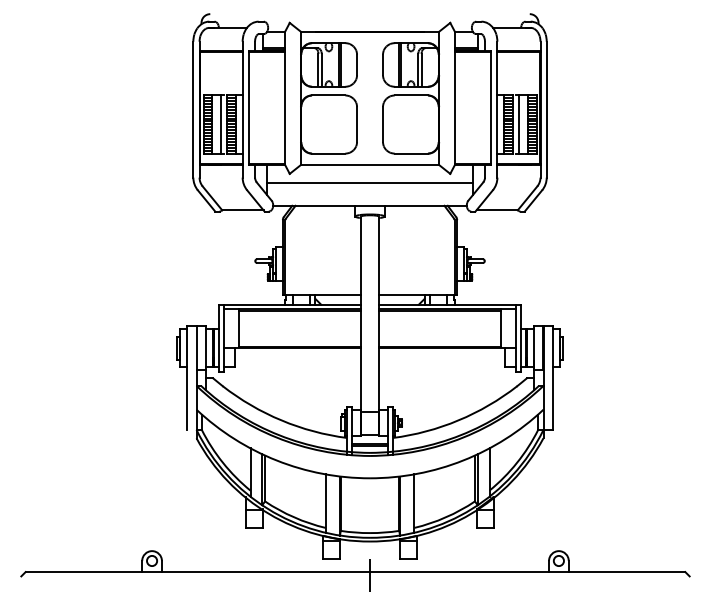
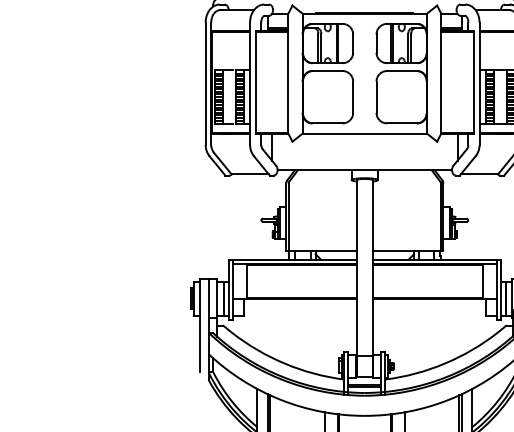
line: (221, 124) -> (231, 97), removed
line: (519, 124) -> (499, 97), removed
line: (369, 182) -> (364, 149), removed

